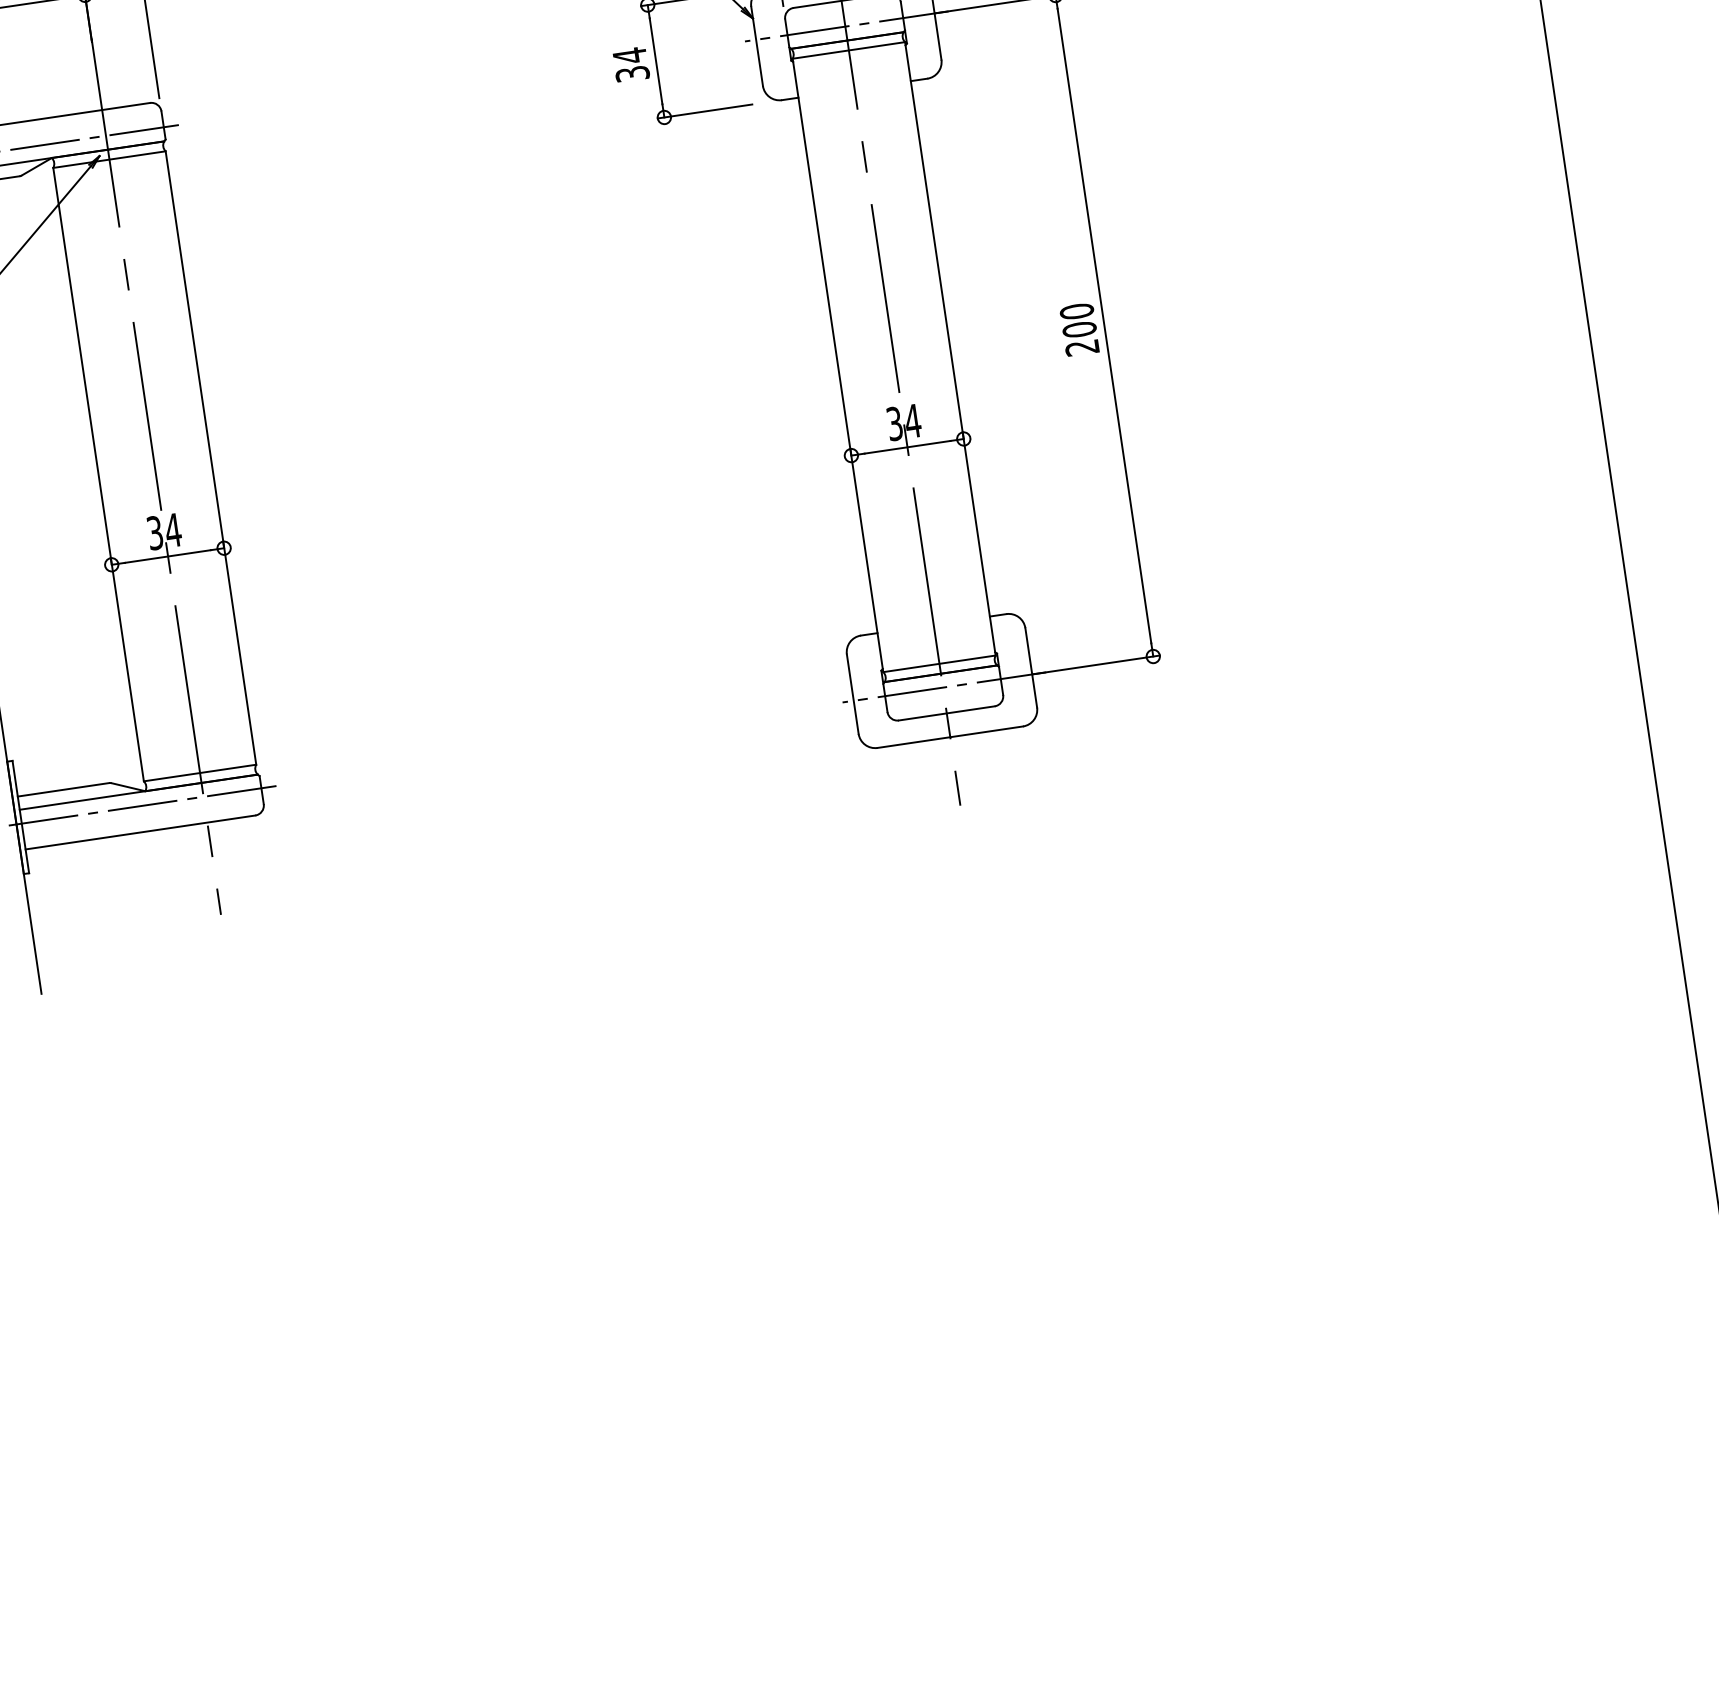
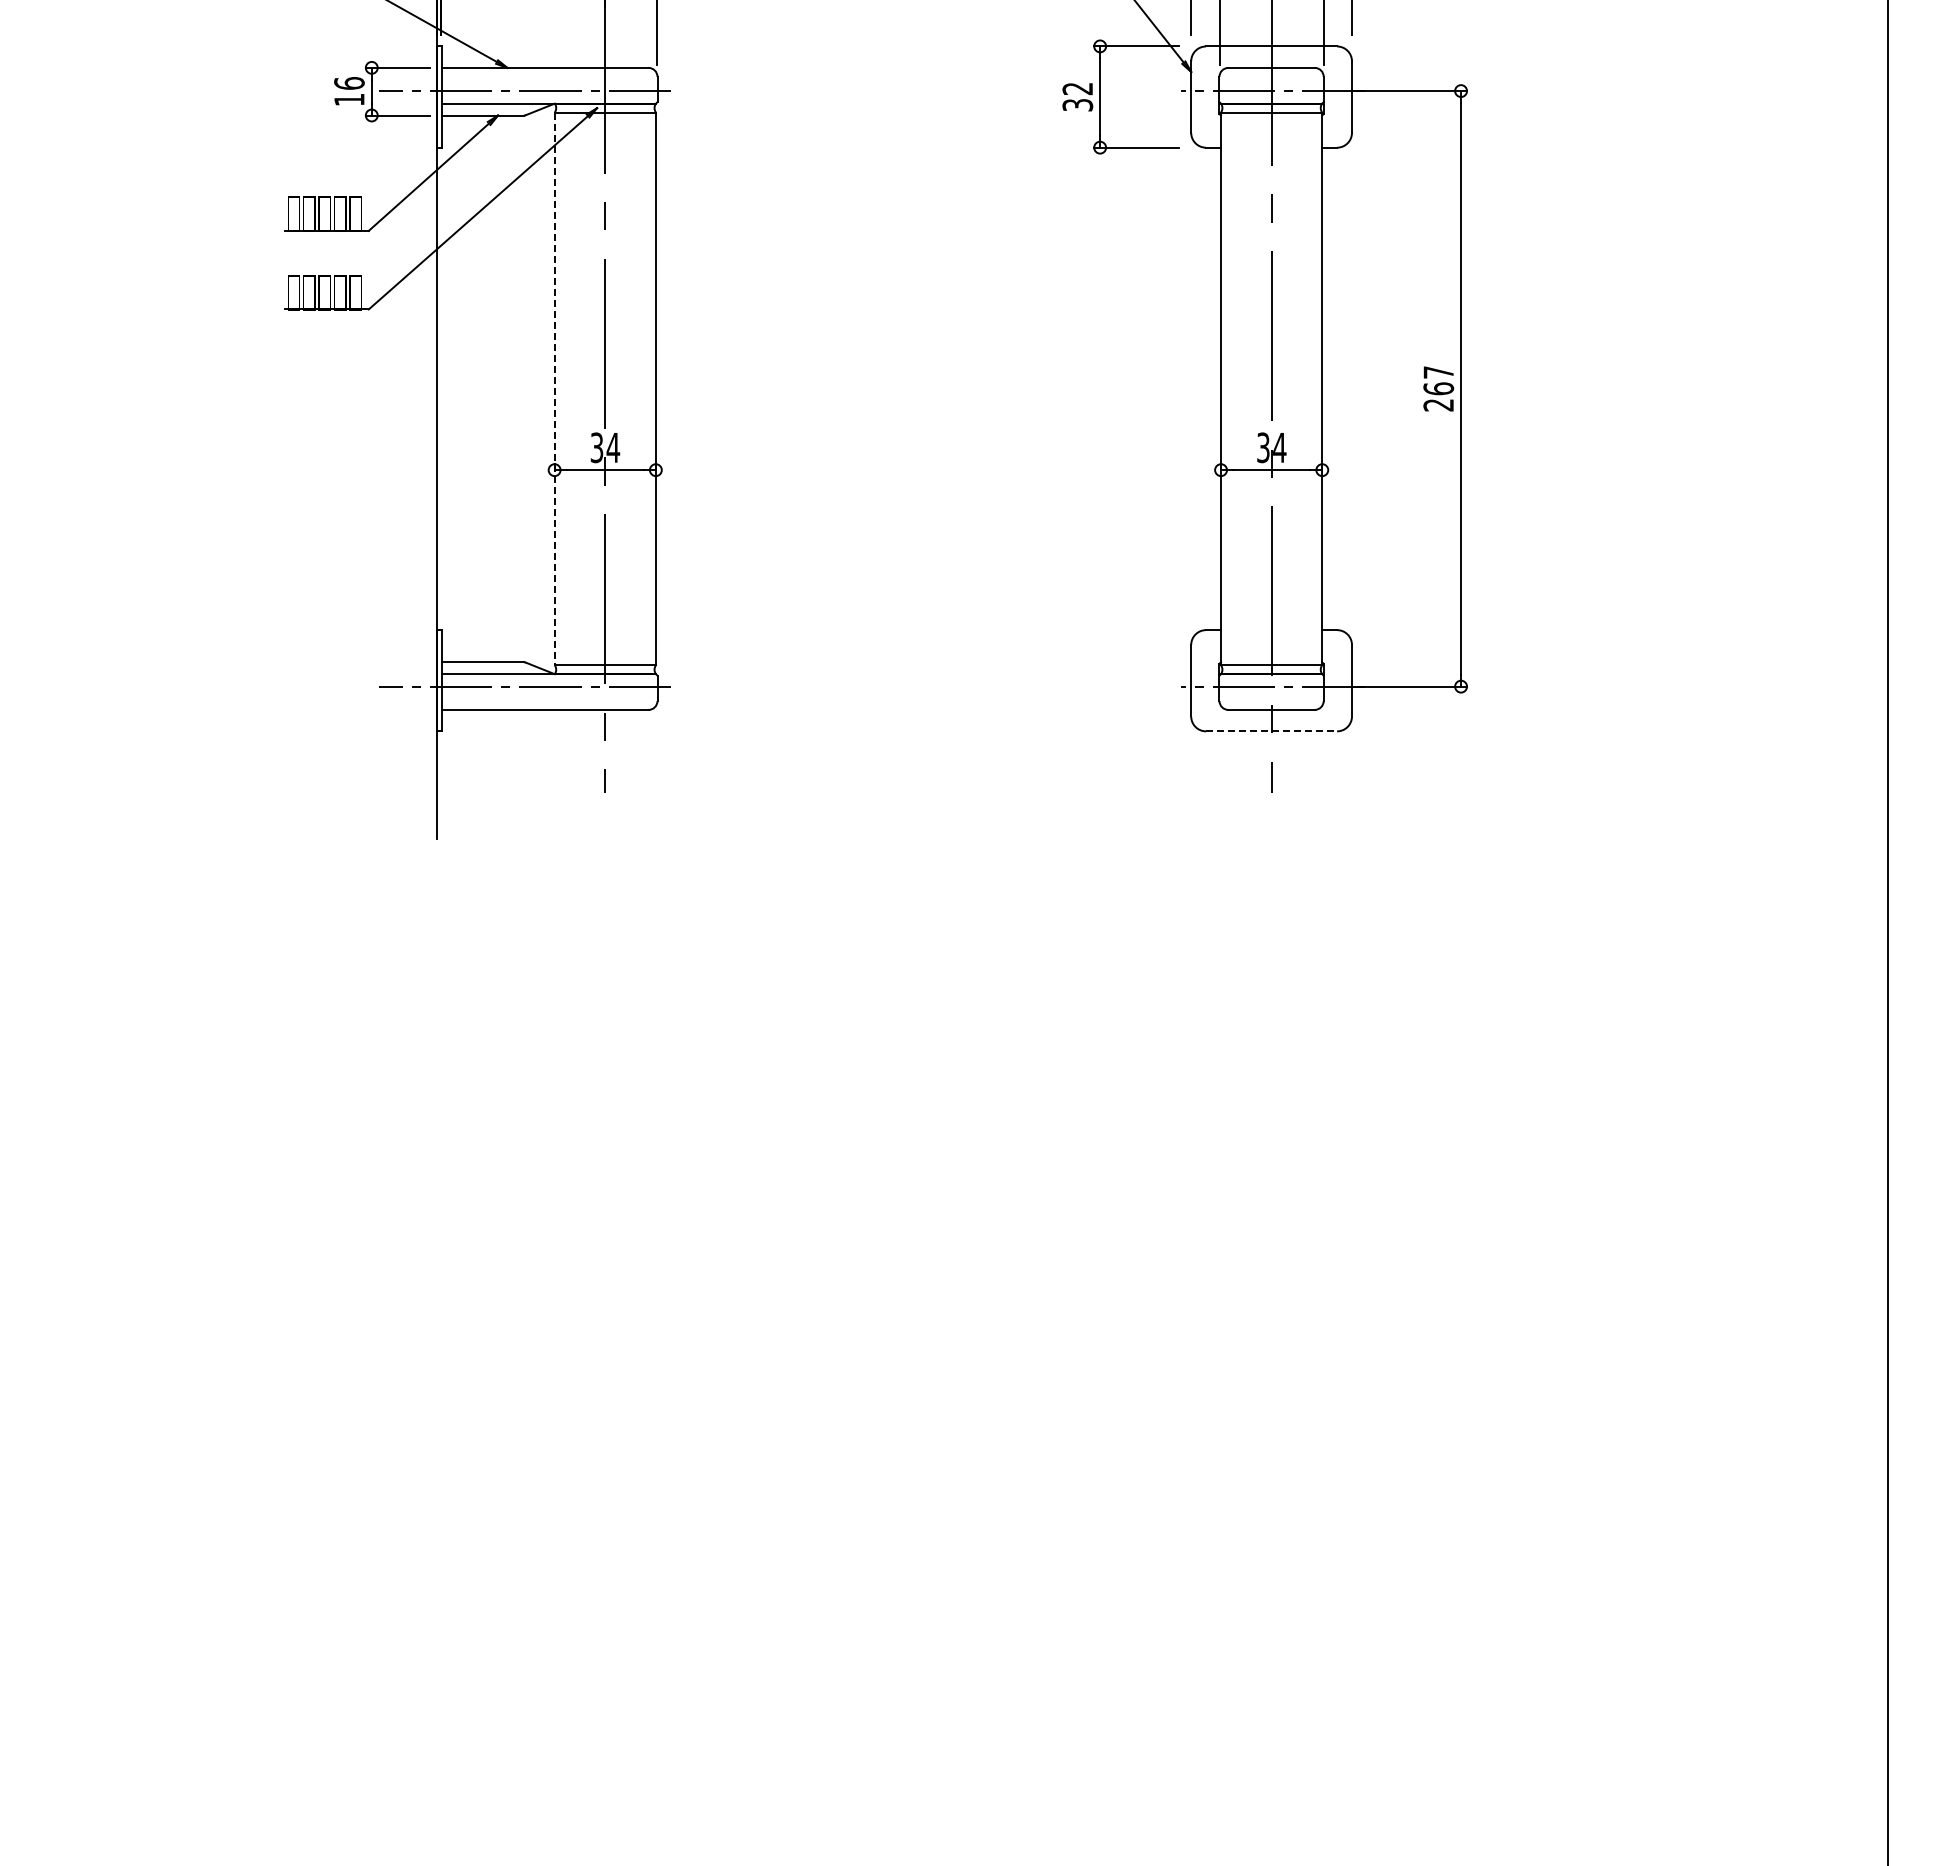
text: (629, 55) -> (1077, 88), 34 -> 32
text: (1078, 320) -> (1438, 380), 200 -> 267
line: (98, 475) -> (554, 389), solid -> dashed
line: (950, 737) -> (1271, 731), solid -> dashed

